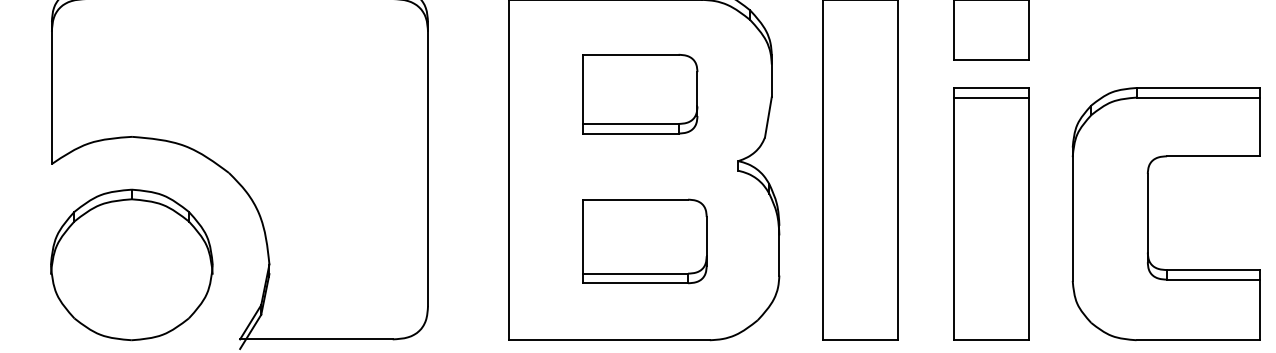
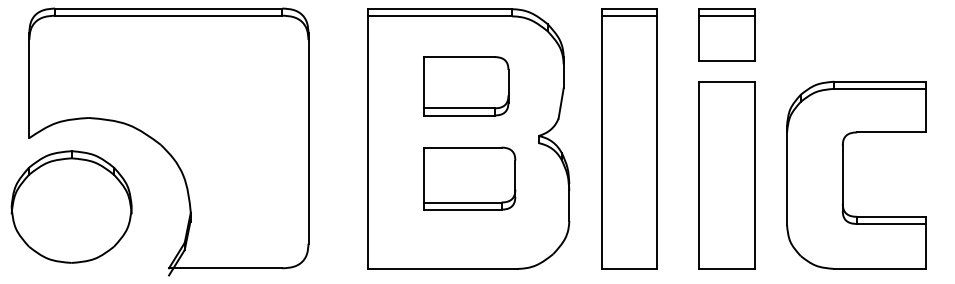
line: (991, 98) -> (726, 89), removed
part: (644, 241) -> (469, 178), moved
part: (131, 264) -> (71, 206), moved

